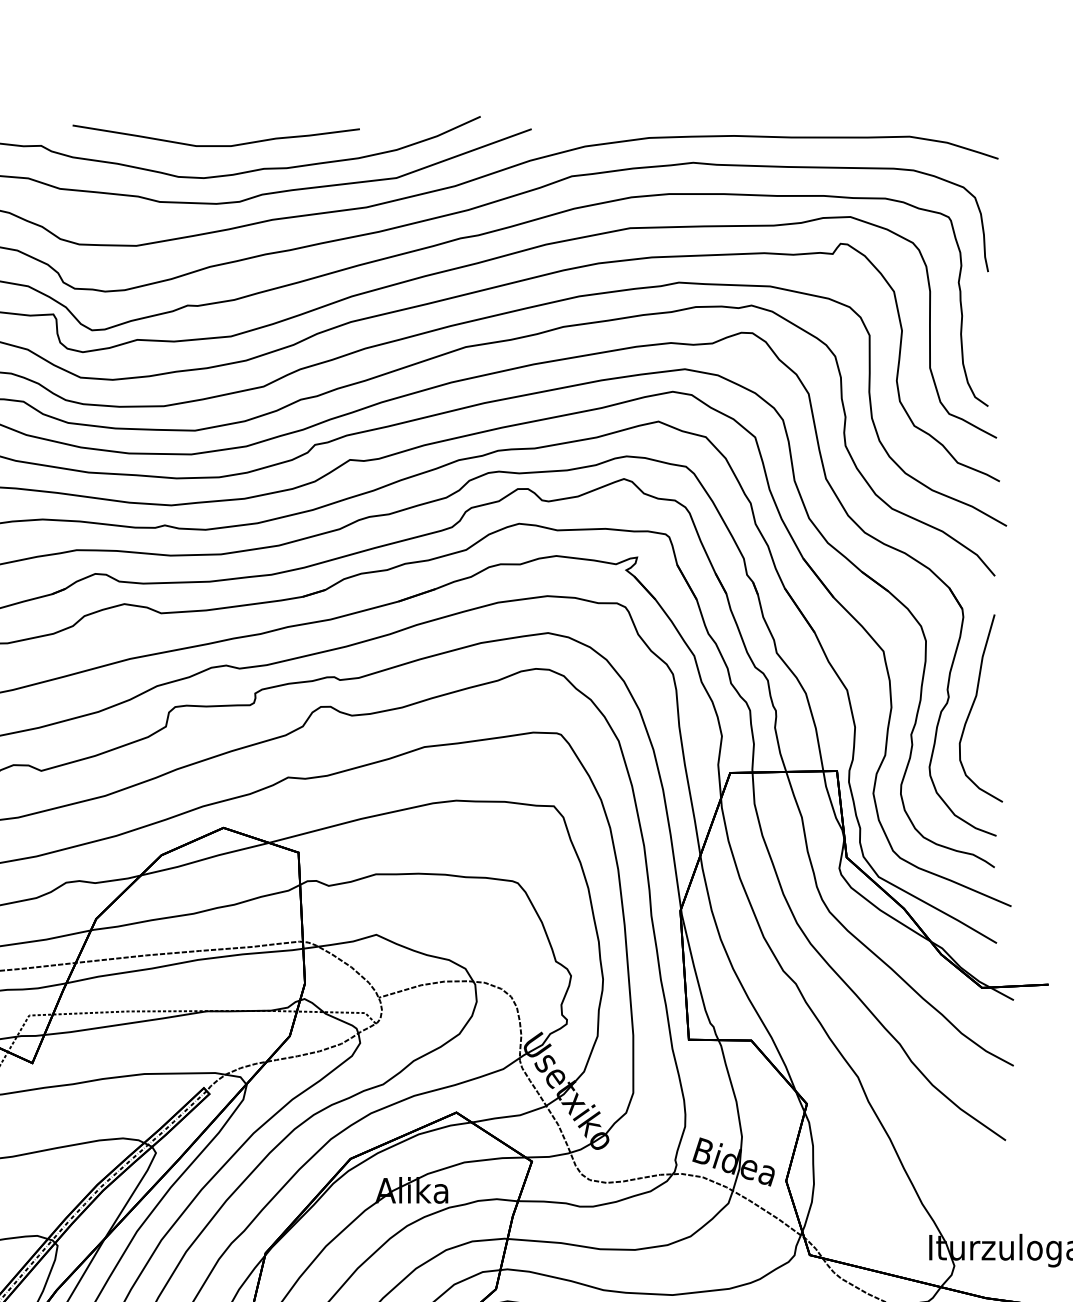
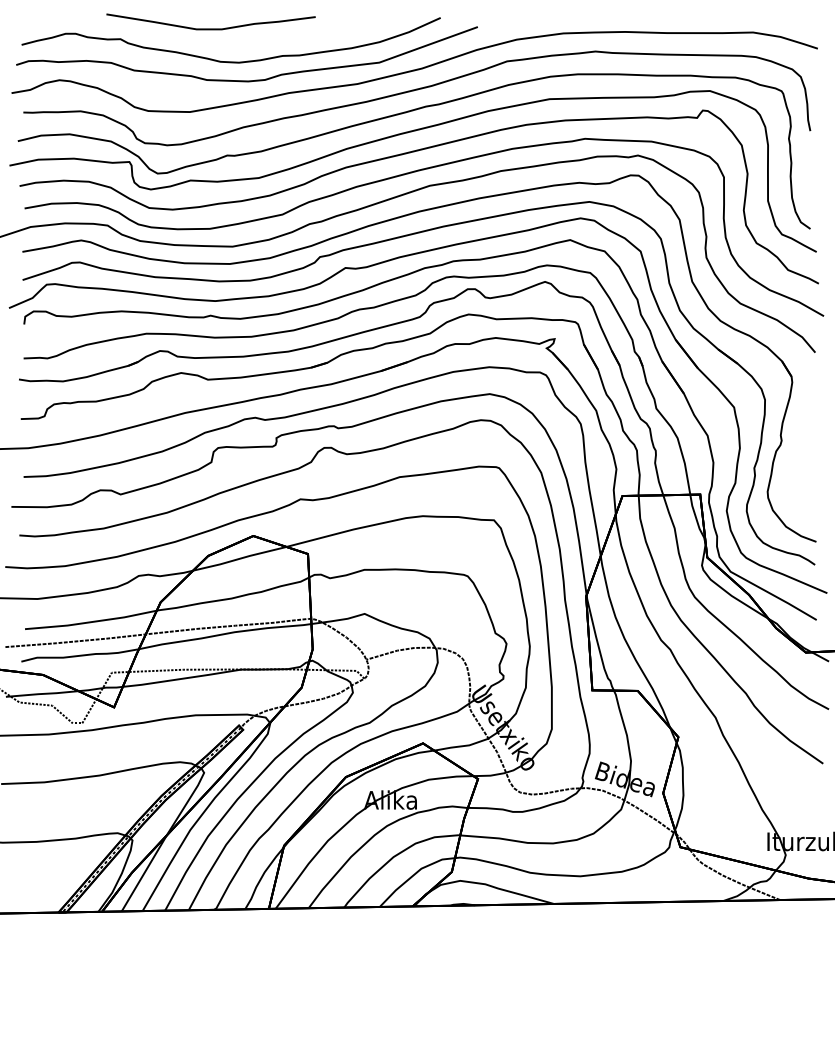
curve: (215, 144) -> (210, 28), moved
curve: (974, 705) -> (800, 446), removed

